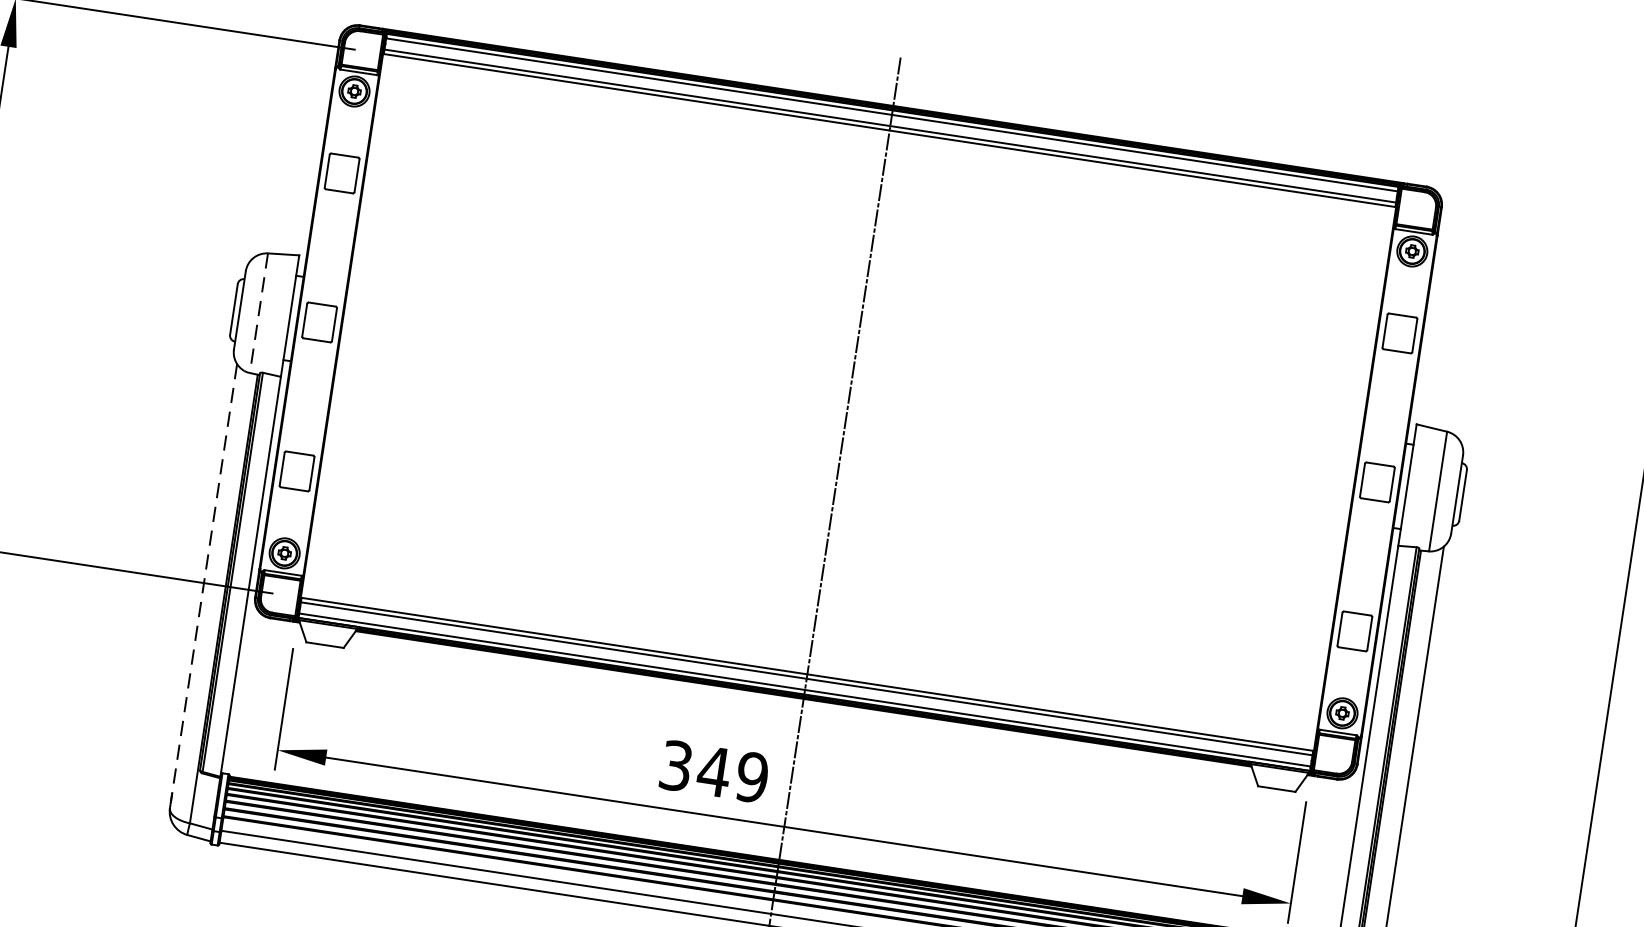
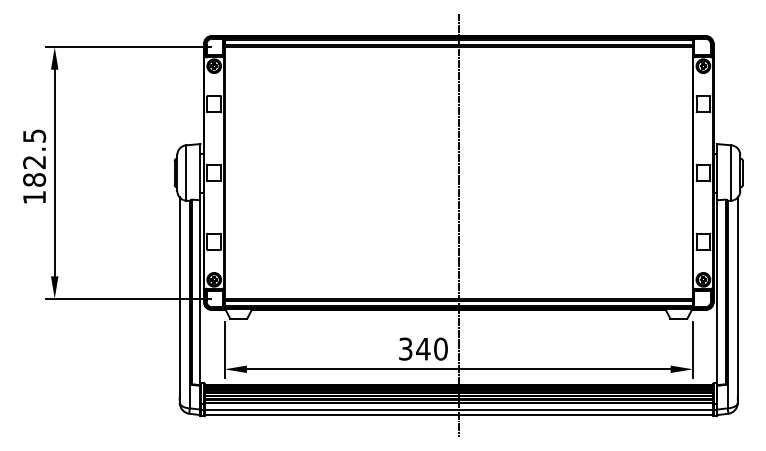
line: (259, 312) -> (186, 172), dashed -> solid
line: (203, 580) -> (179, 297), dashed -> solid
text: (751, 775) -> (440, 348), 349 -> 340

